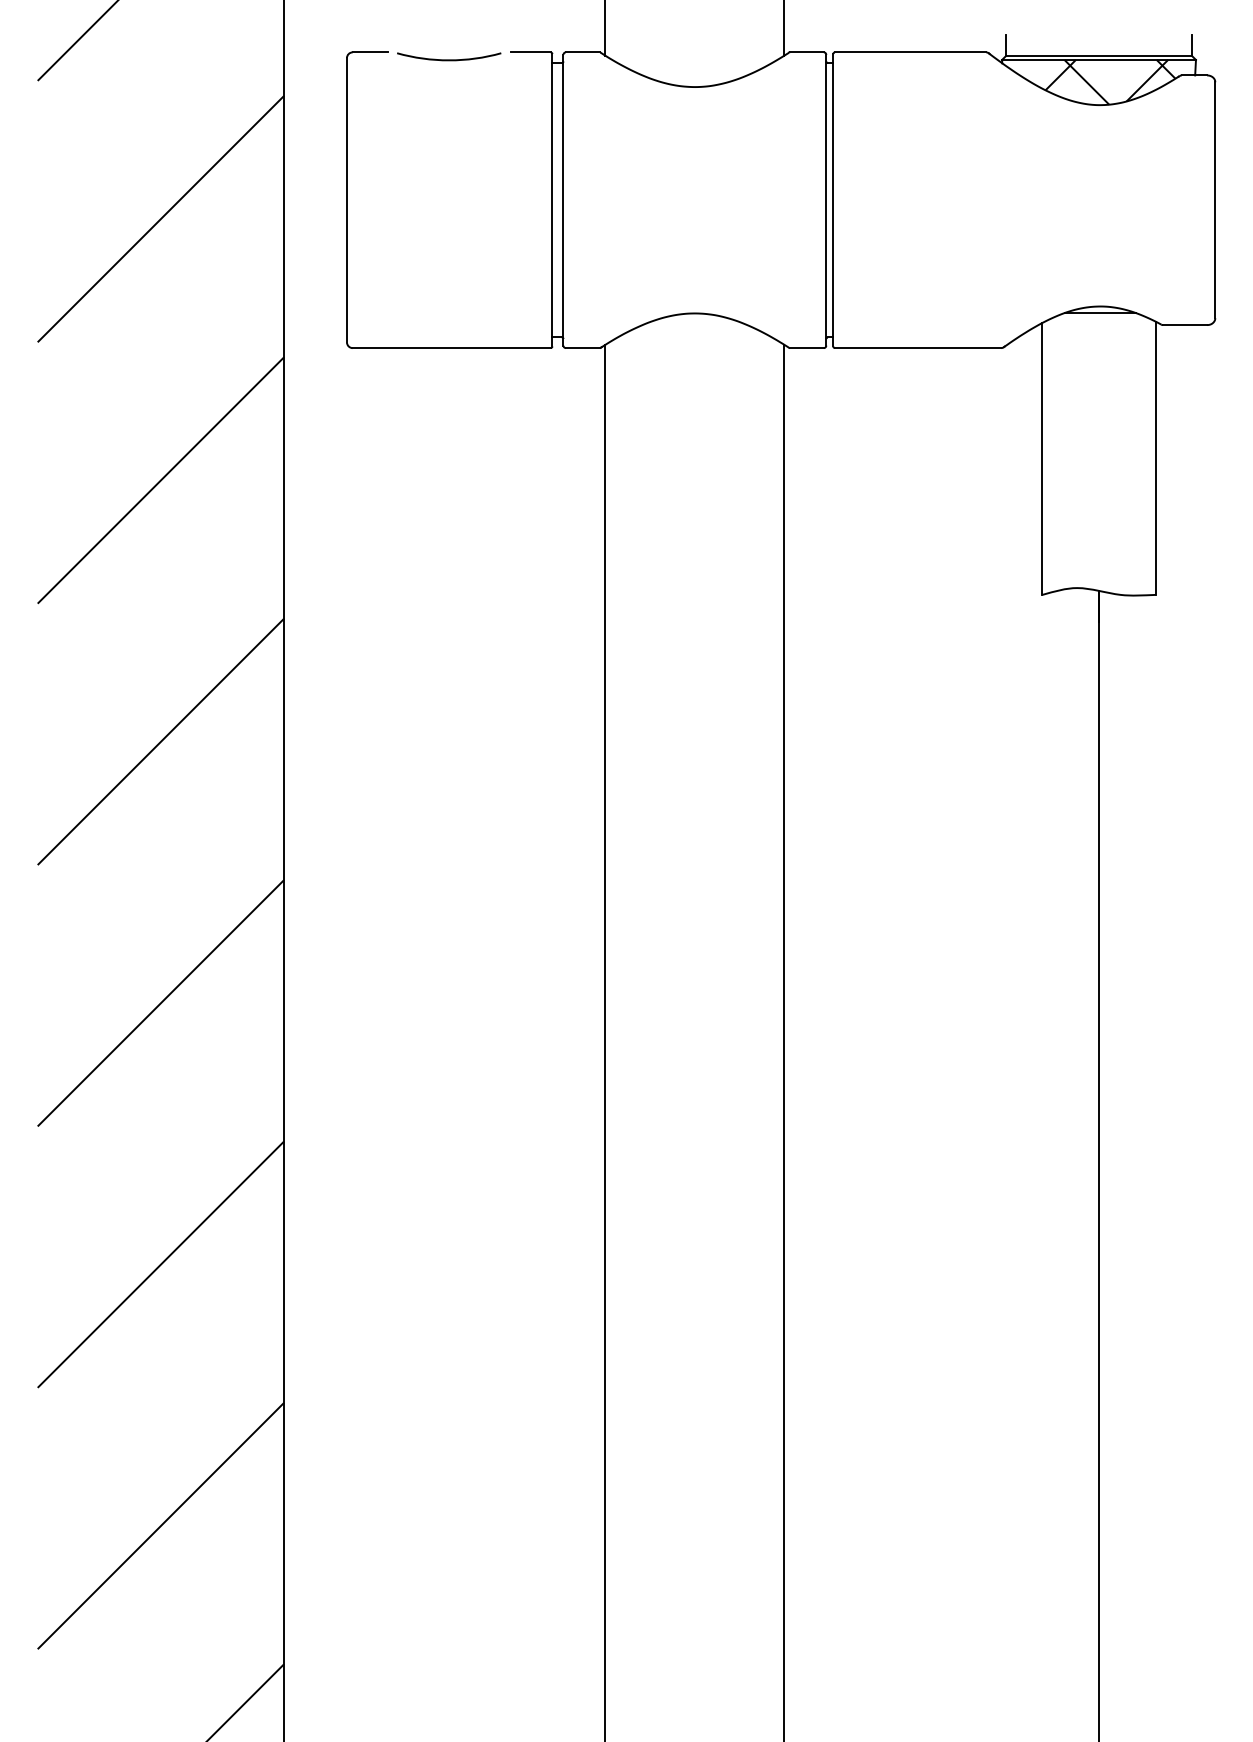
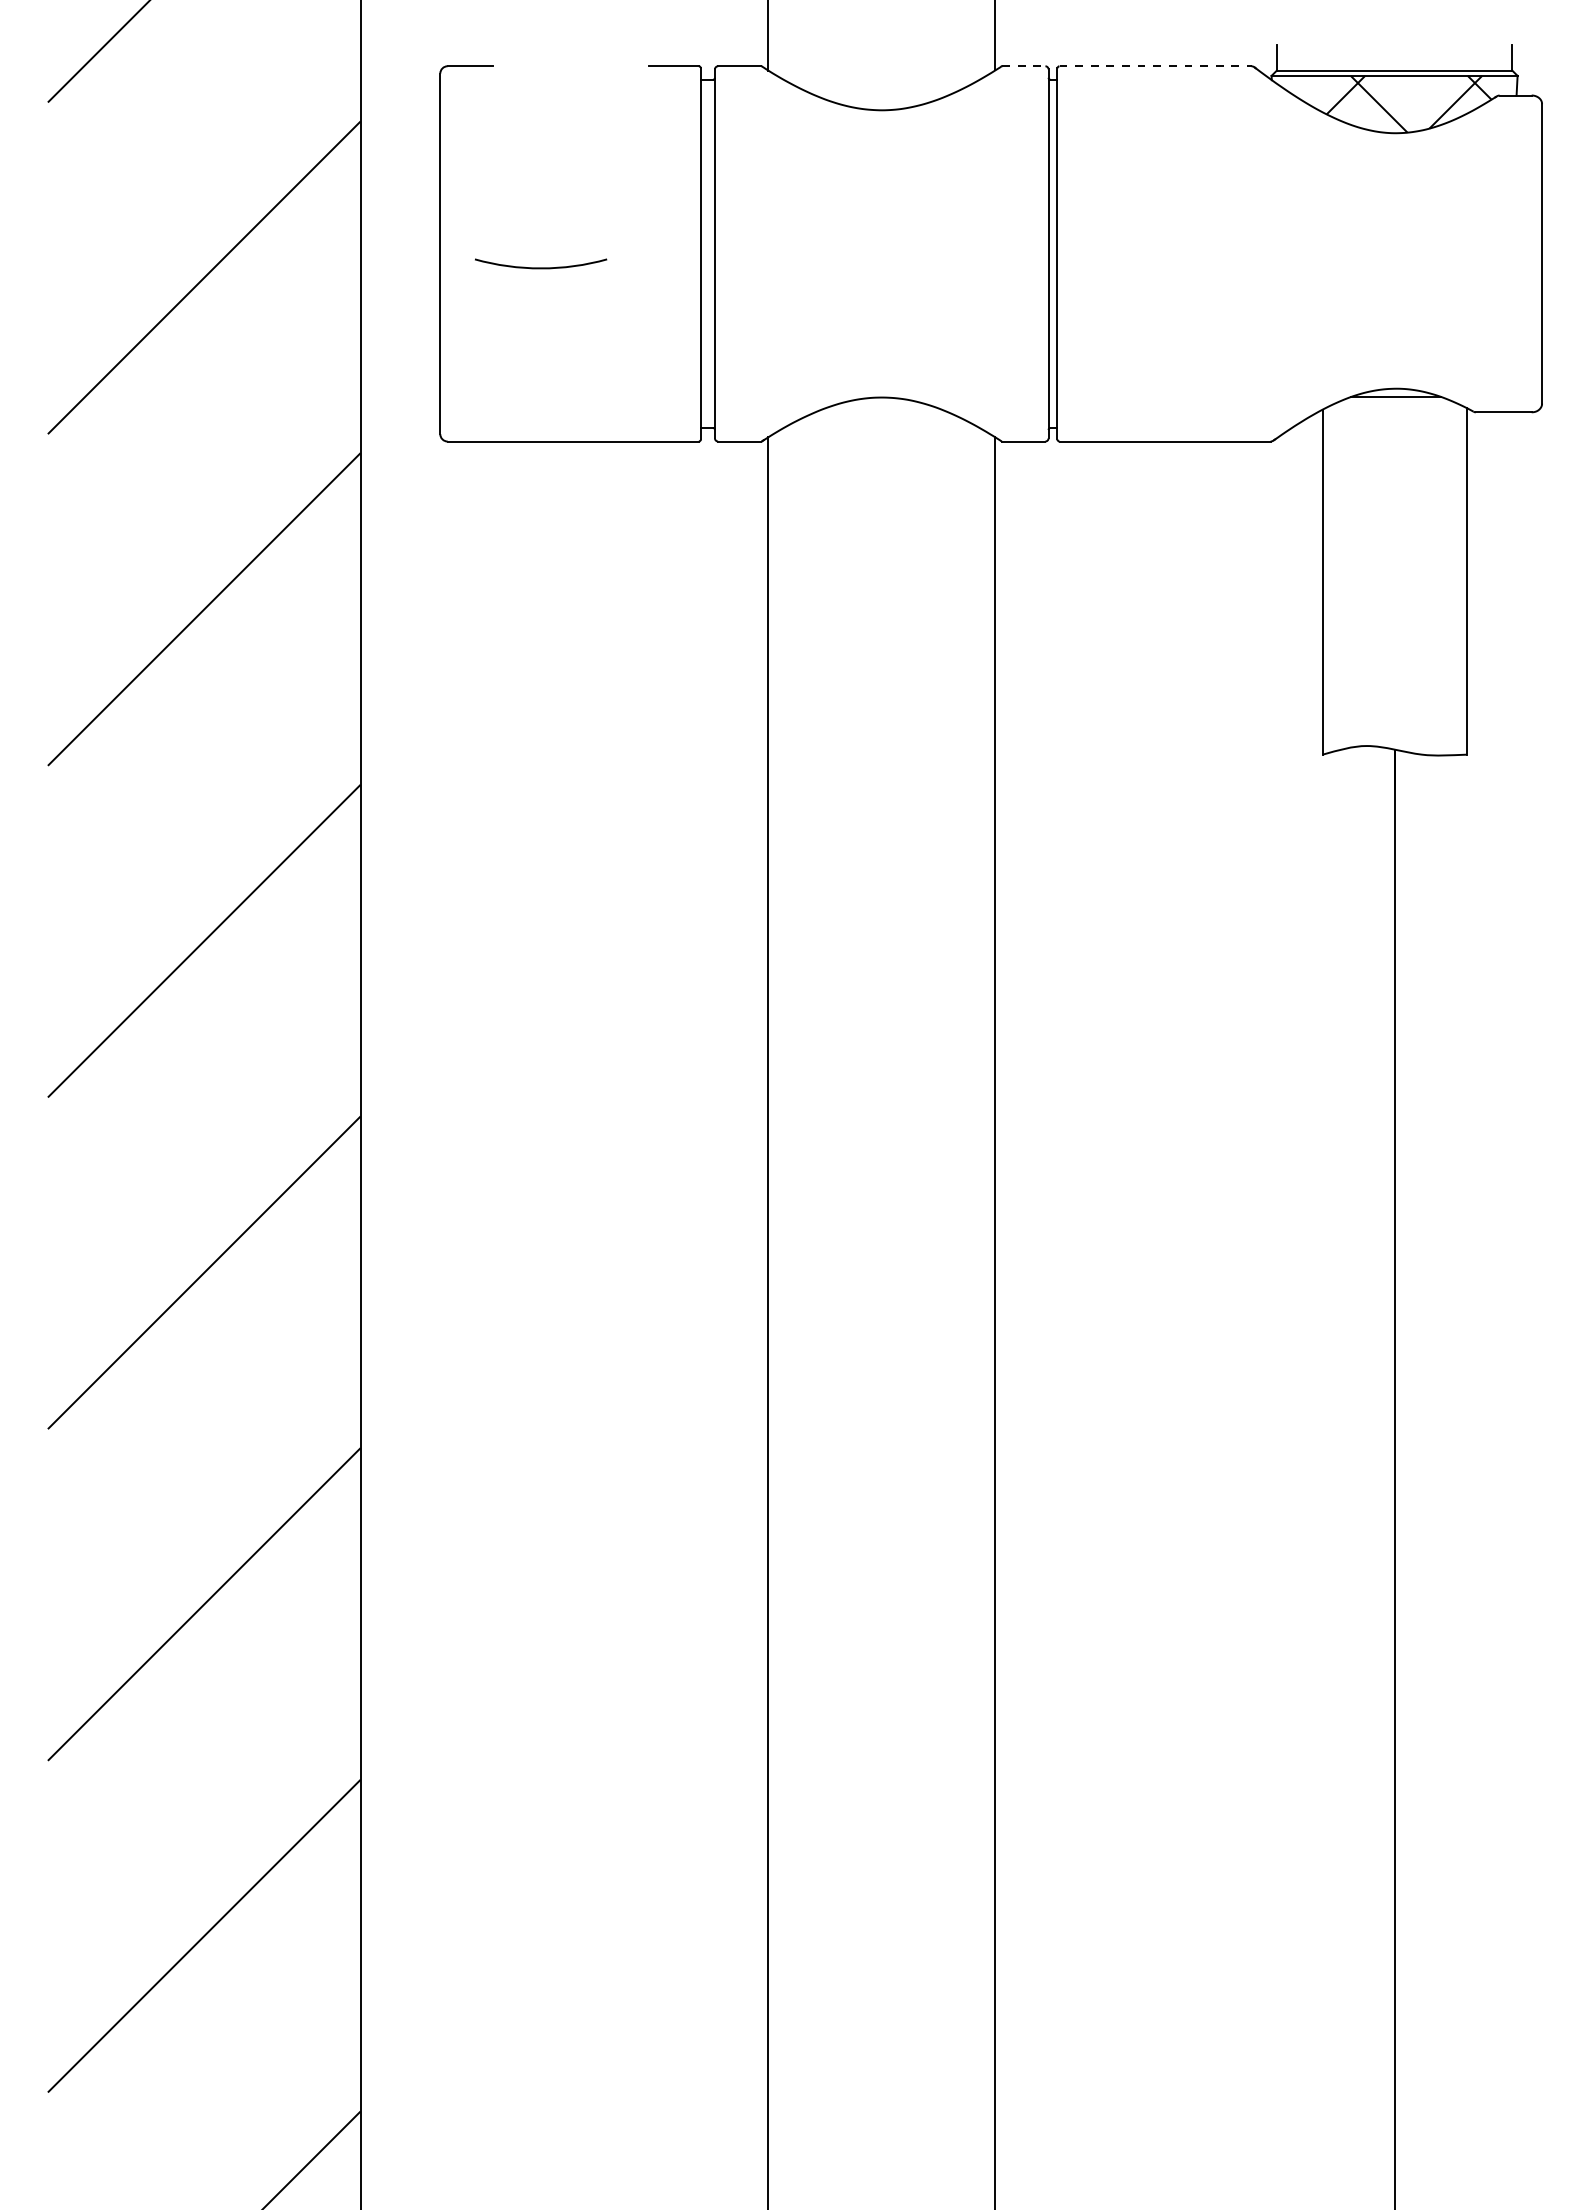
line: (806, 52) -> (1023, 66), solid -> dashed
line: (910, 52) -> (1155, 66), solid -> dashed
arc: (449, 59) -> (541, 267), moved

